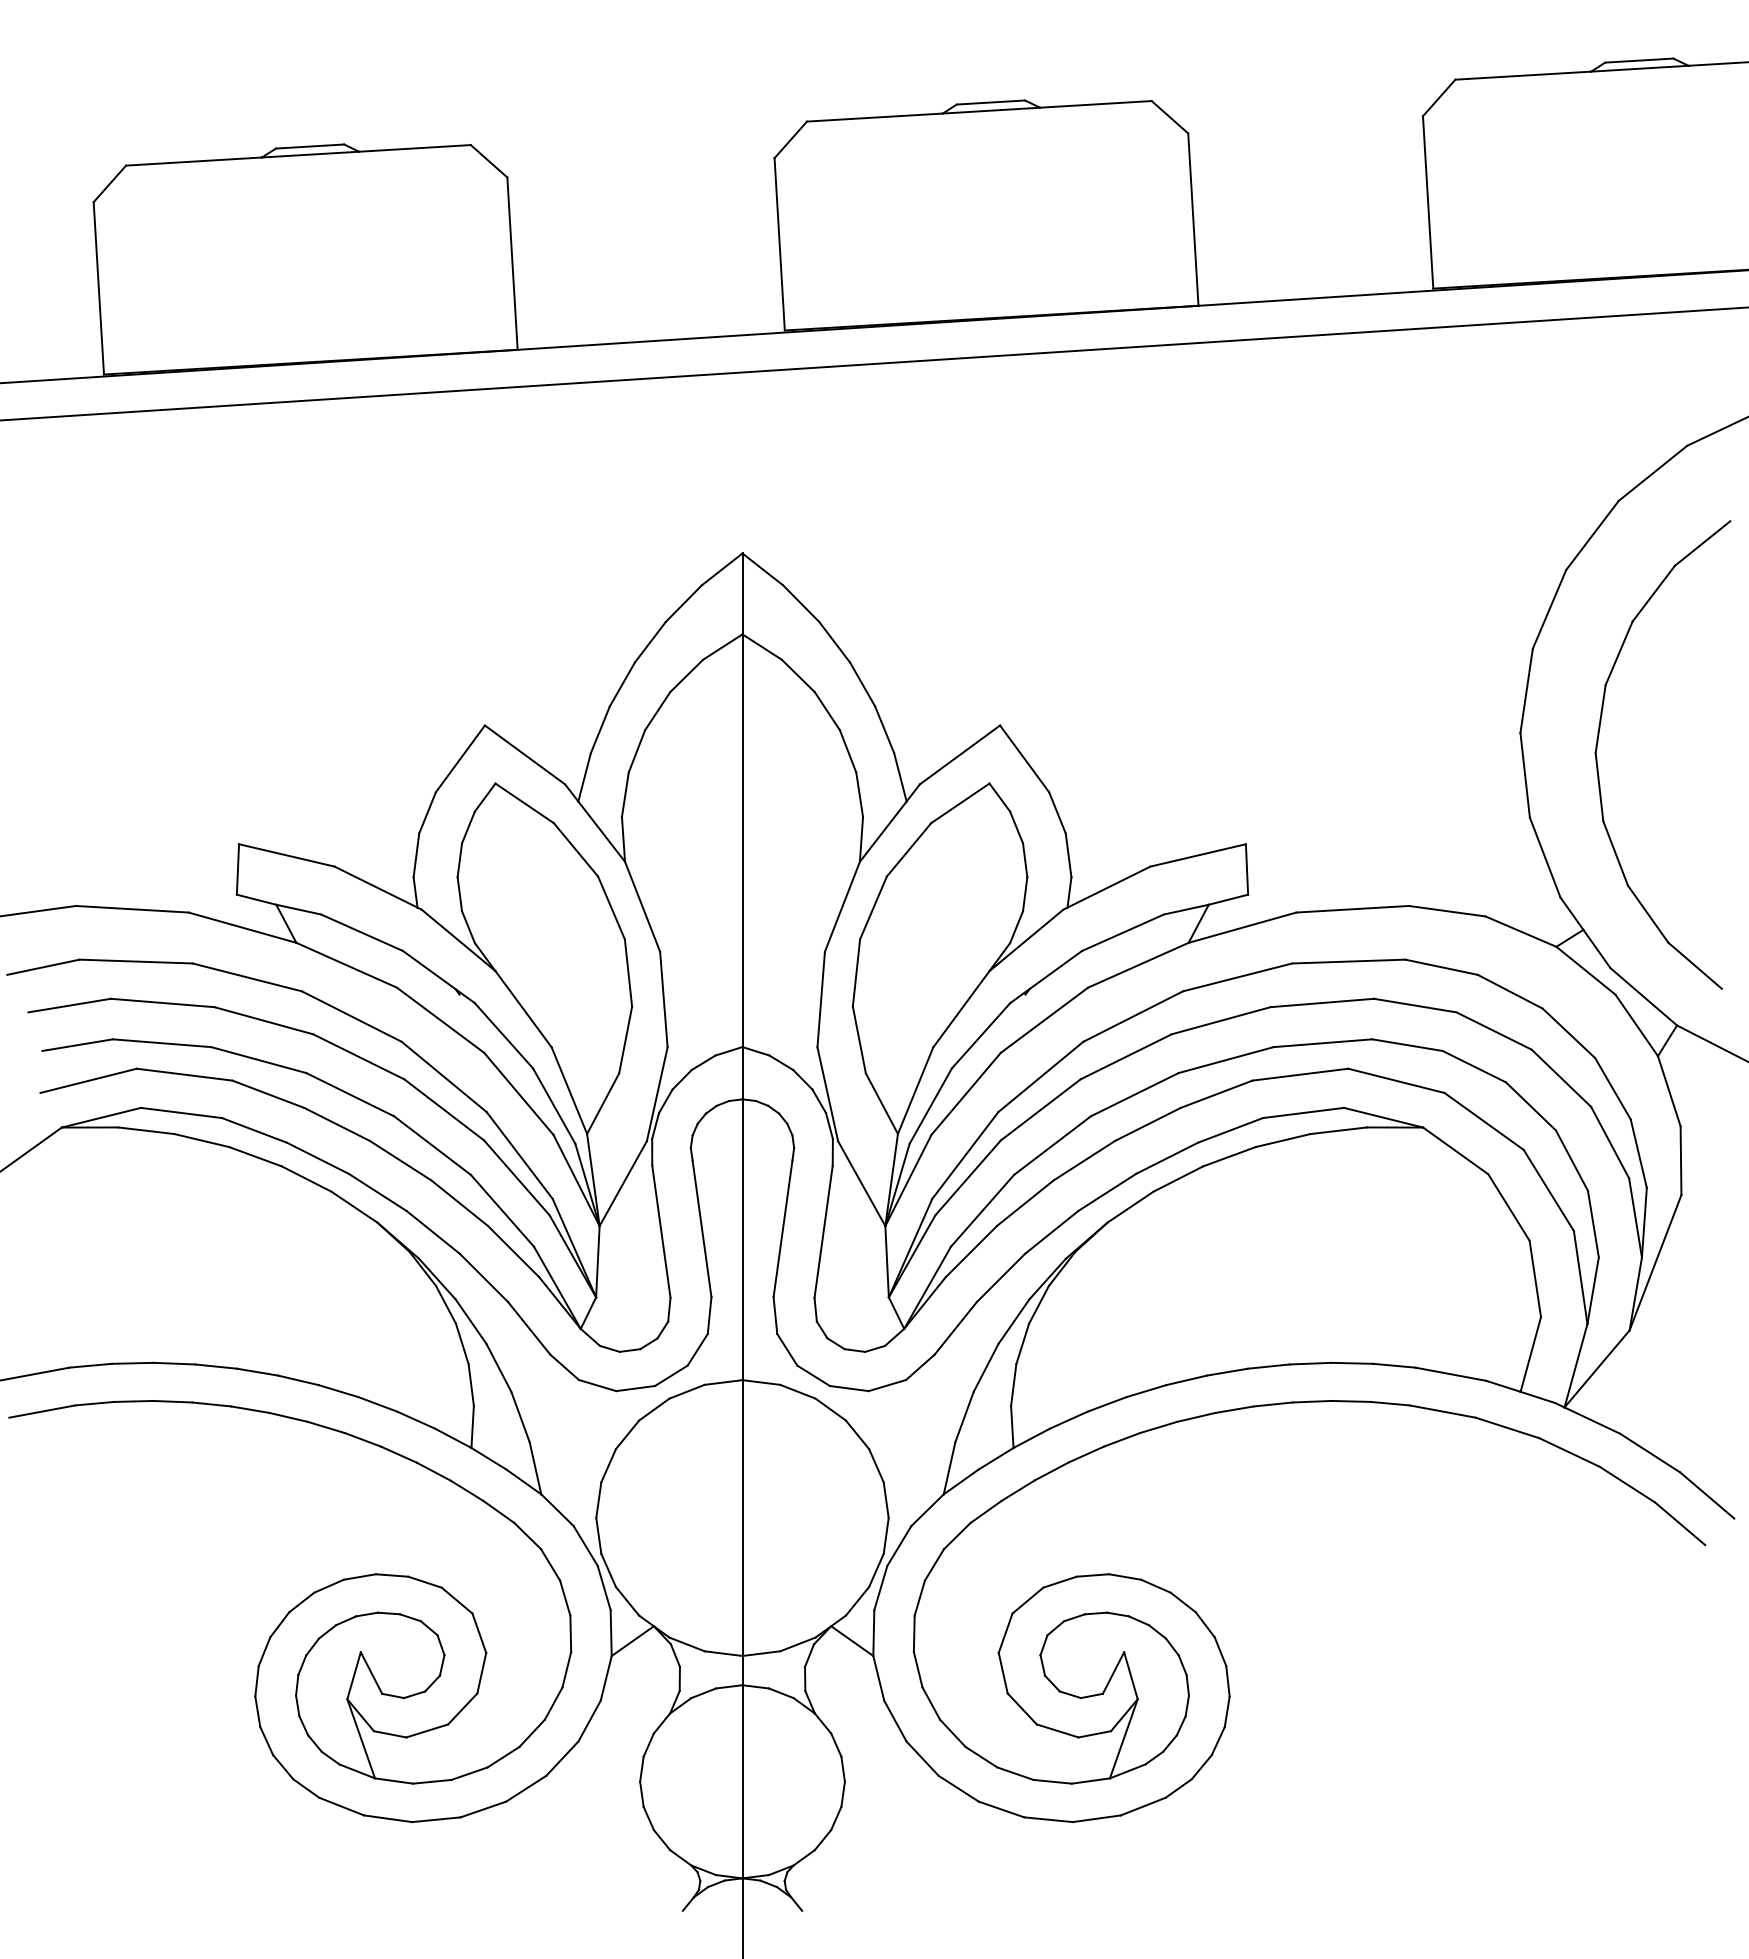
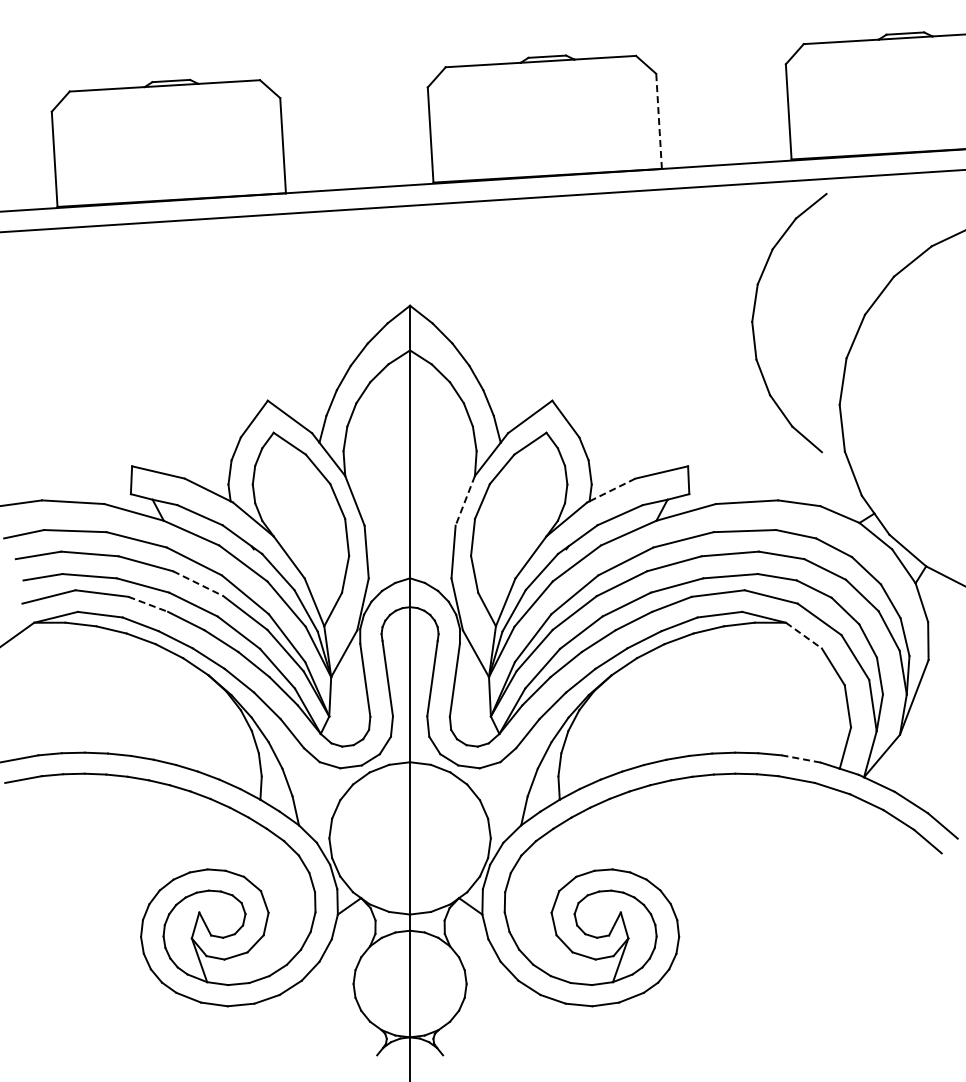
line: (1194, 219) -> (659, 121), solid -> dashed
part: (1599, 741) -> (754, 315), moved
line: (1109, 886) -> (612, 489), solid -> dashed
line: (842, 906) -> (465, 500), solid -> dashed
line: (359, 1056) -> (198, 583), solid -> dashed
line: (268, 1094) -> (148, 604), solid -> dashed
line: (1456, 1150) -> (804, 635), solid -> dashed
line: (1451, 1373) -> (801, 758), solid -> dashed

